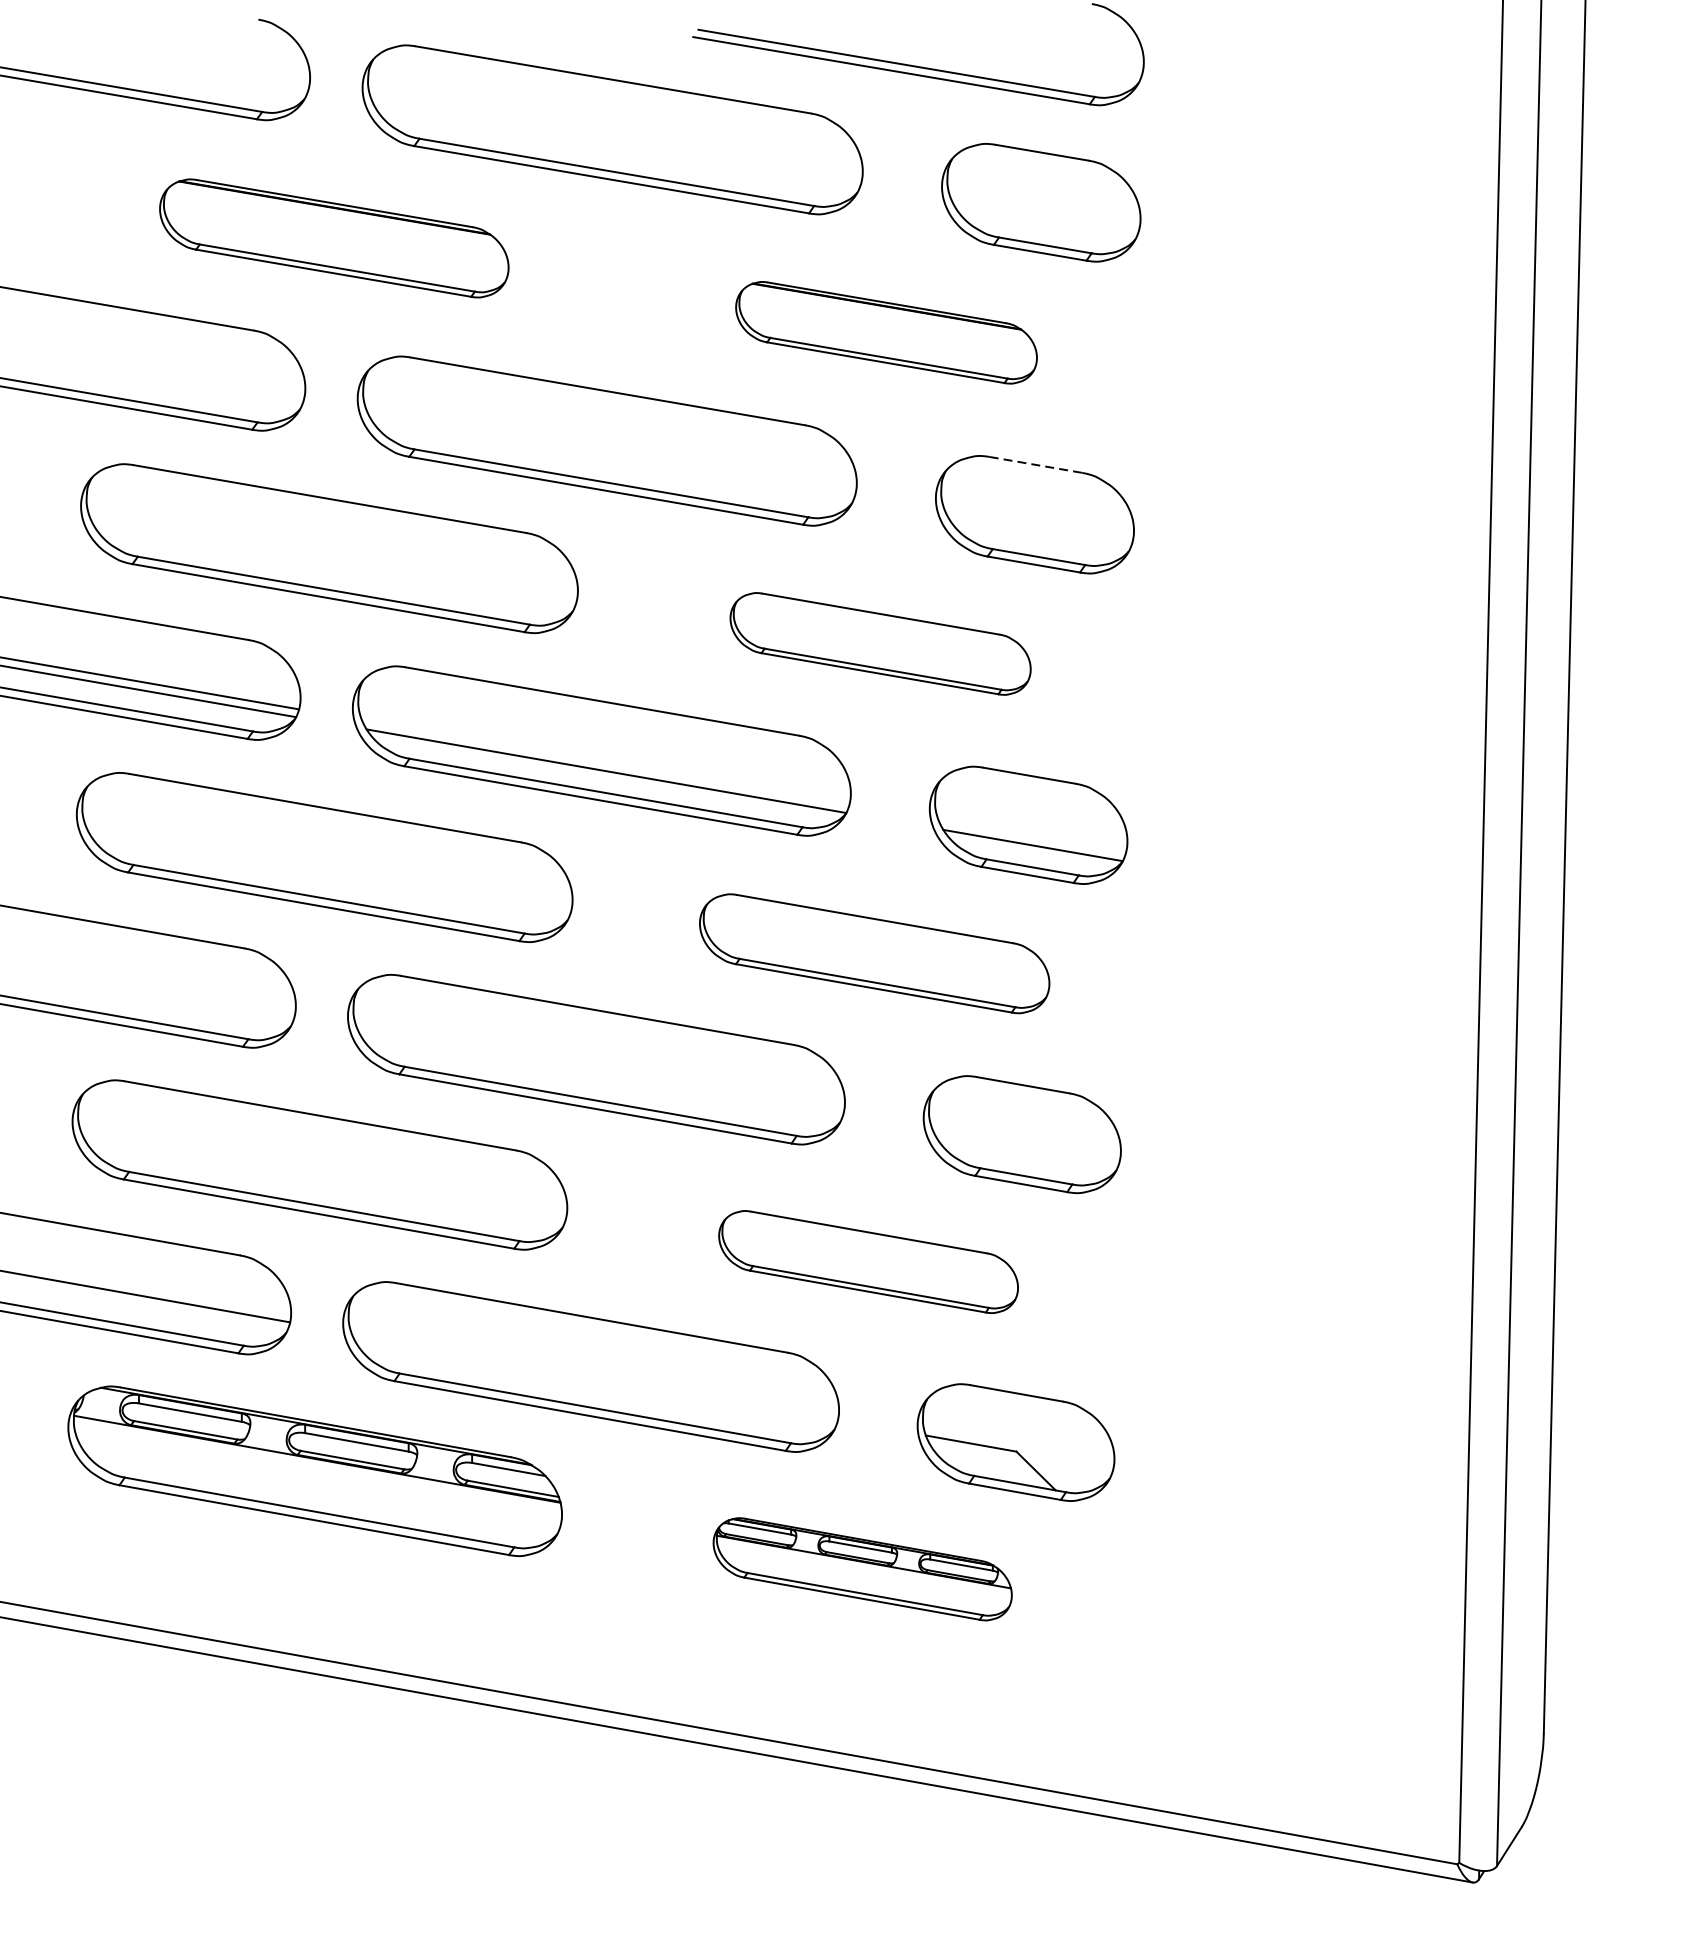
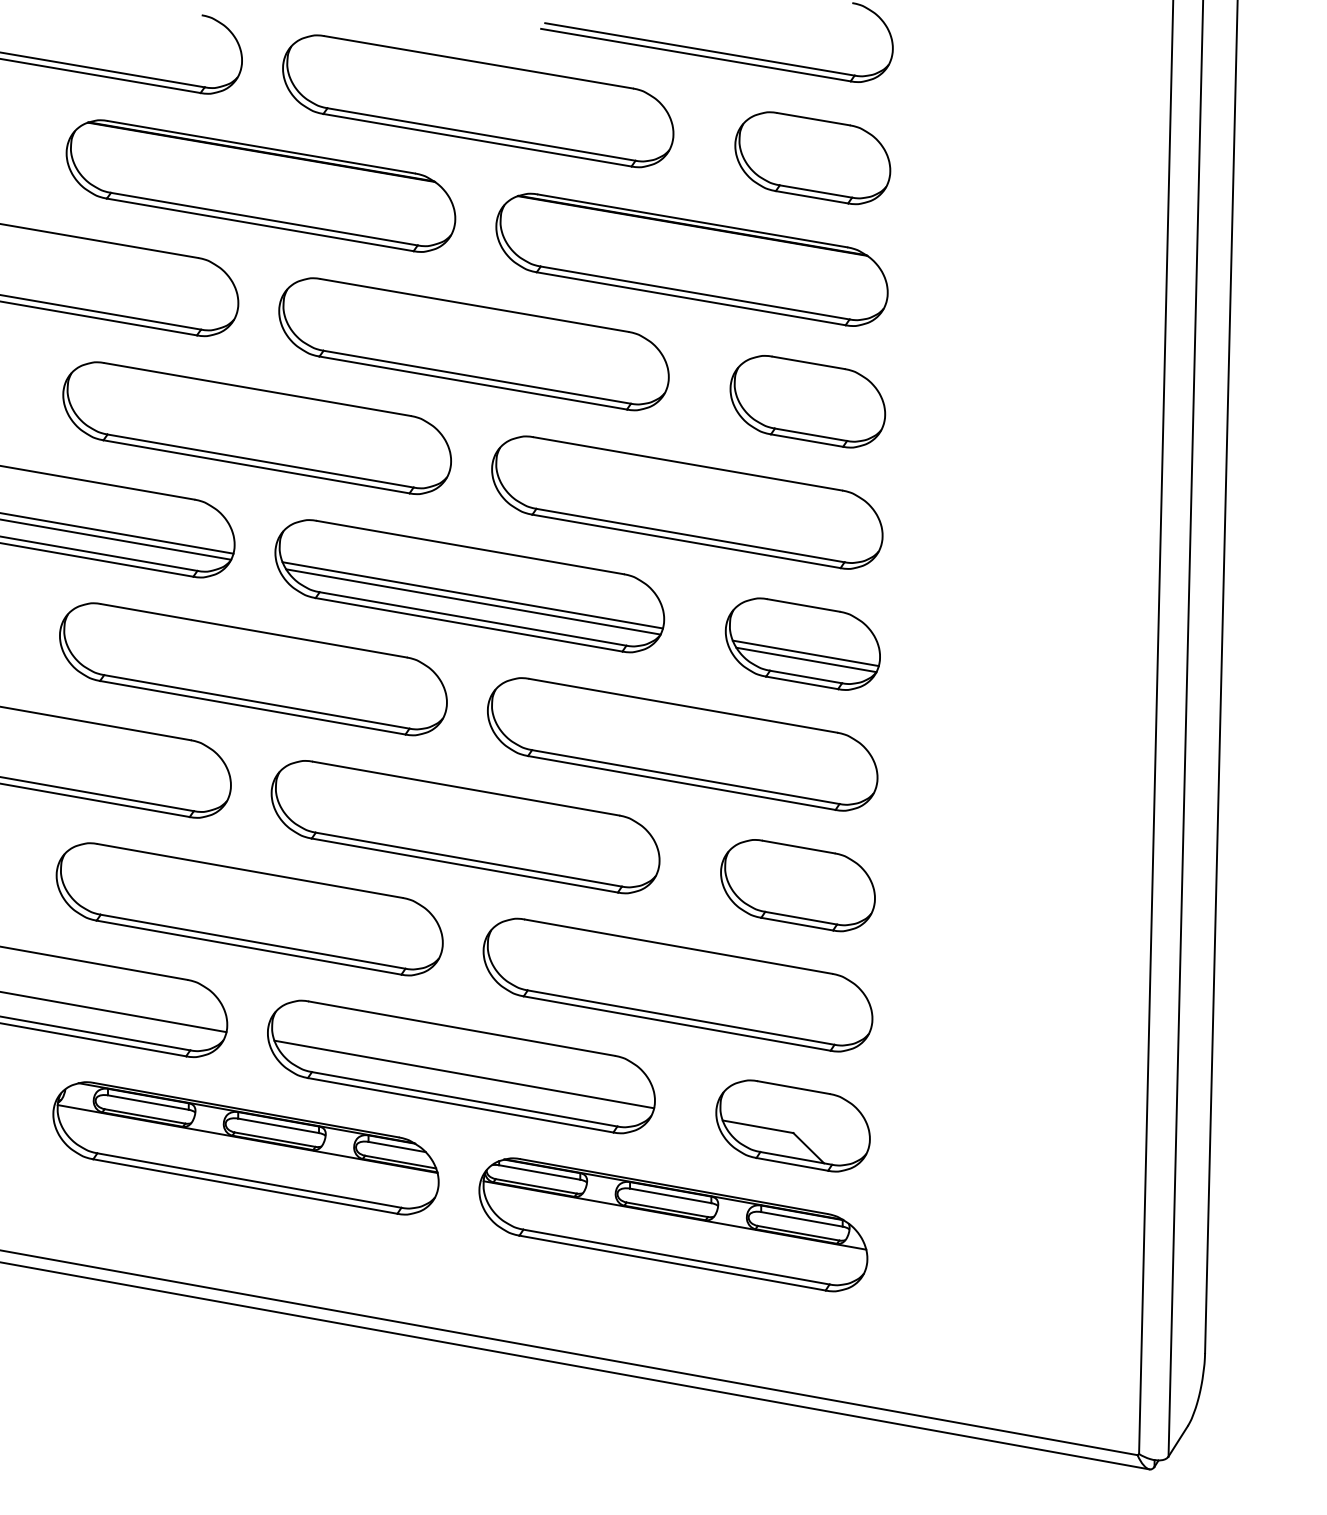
part: (333, 237) -> (260, 185), size x1.43
part: (885, 332) -> (691, 259), size x1.67
line: (1035, 464) -> (808, 362), dashed -> solid
part: (880, 643) -> (687, 502), size x1.67
line: (605, 762) -> (472, 595), added
line: (1031, 837) -> (805, 653), added
part: (874, 953) -> (682, 744), size x1.43
part: (867, 1261) -> (677, 984), size x1.67
line: (595, 1376) -> (464, 1074), added
part: (862, 1568) -> (673, 1224), size x1.67

